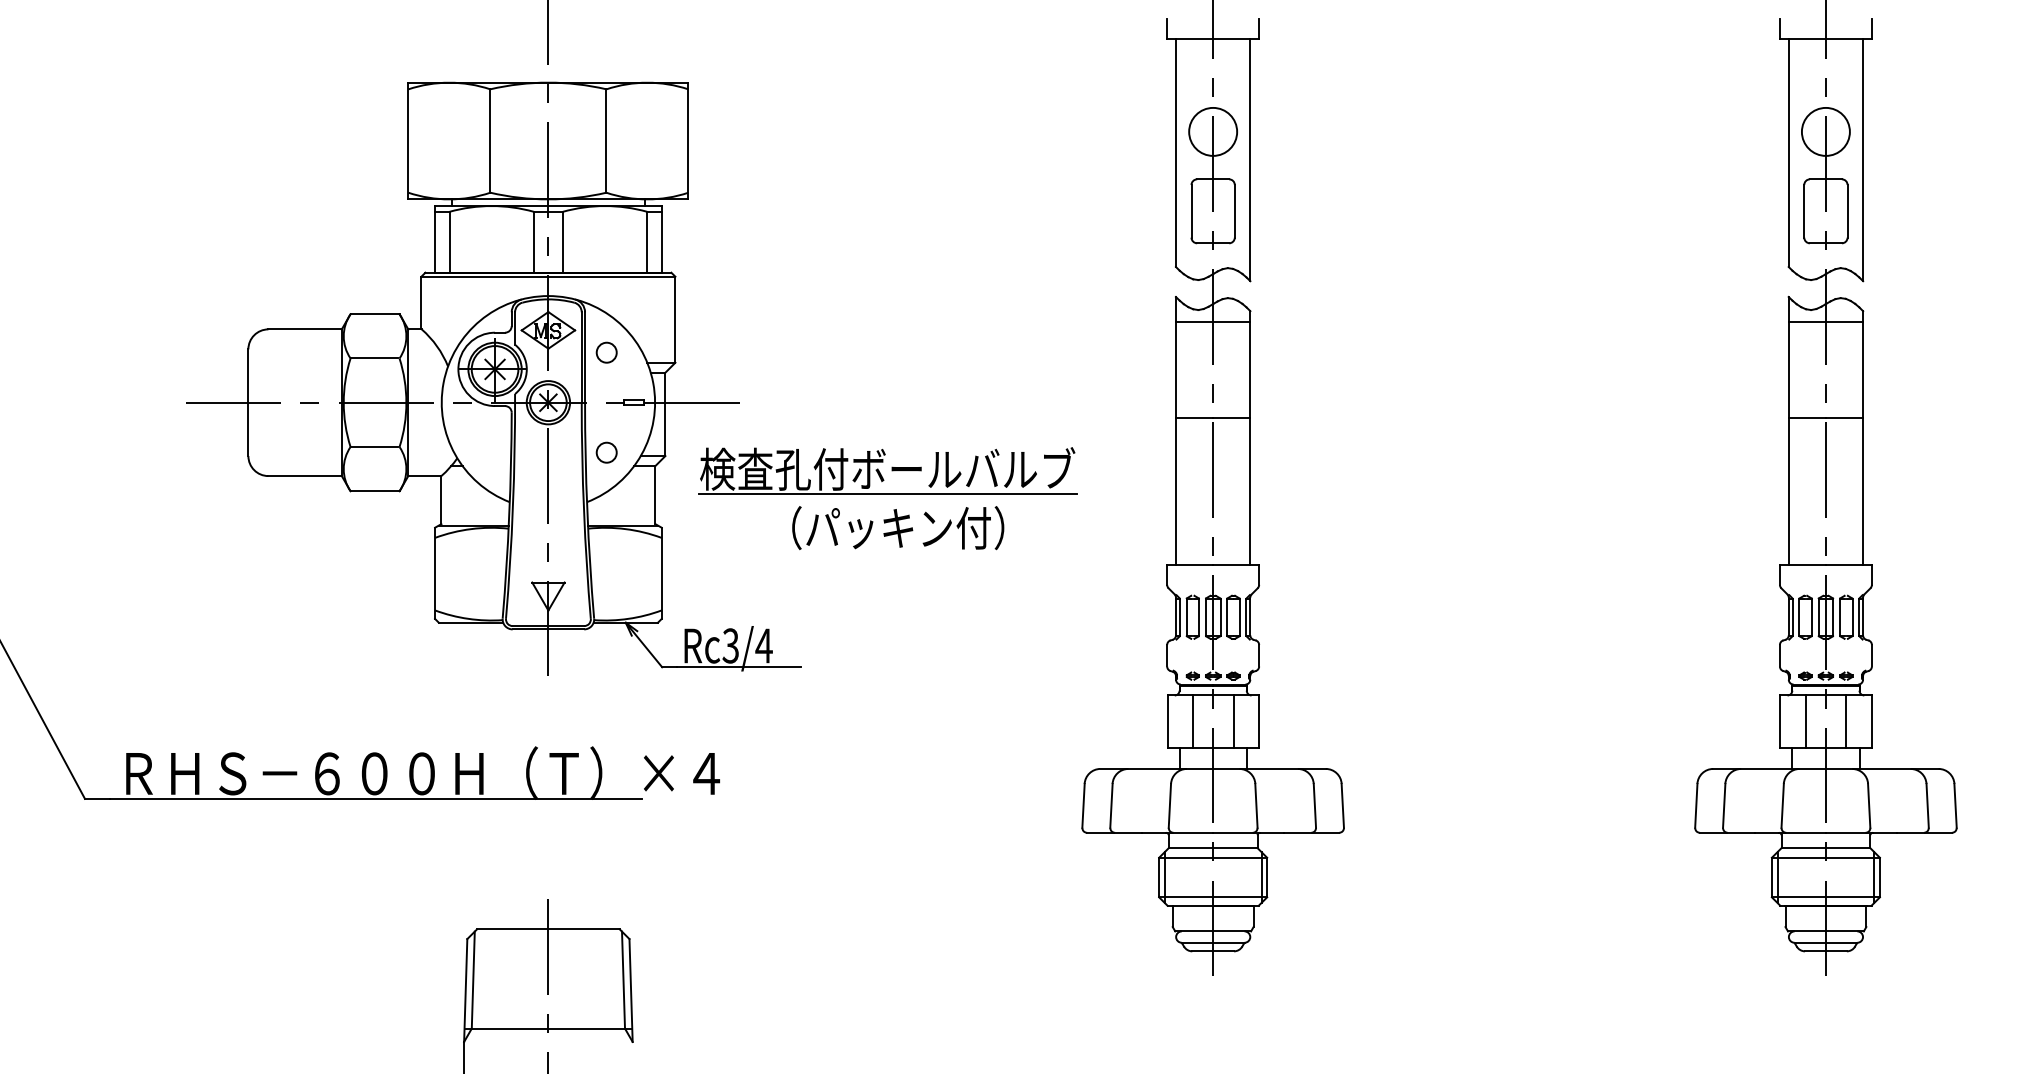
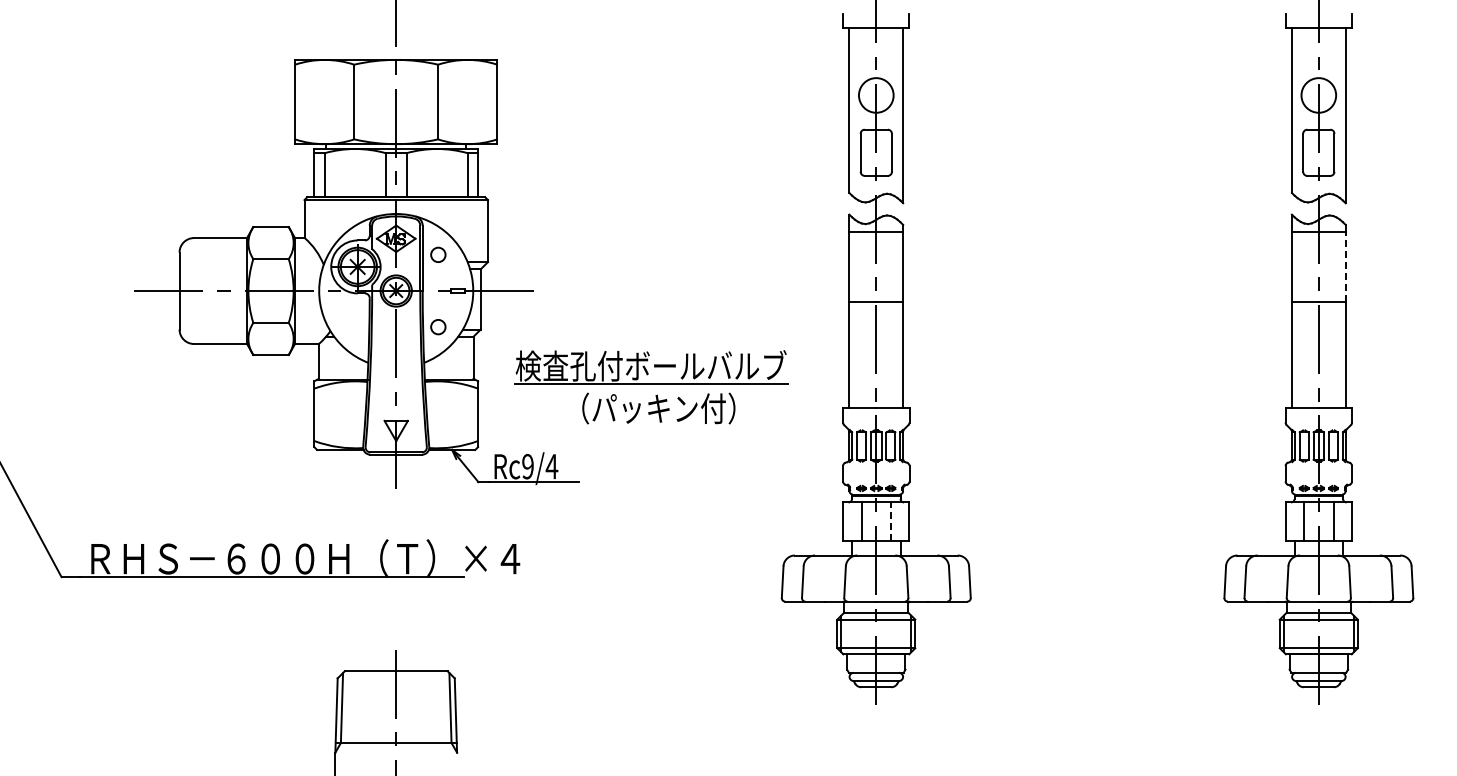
line: (1862, 370) -> (1345, 267), solid -> dashed
part: (888, 498) -> (651, 387), moved
text: (730, 645) -> (527, 466), Rc3/4 -> Rc9/4
line: (1234, 721) -> (891, 521), solid -> dashed

